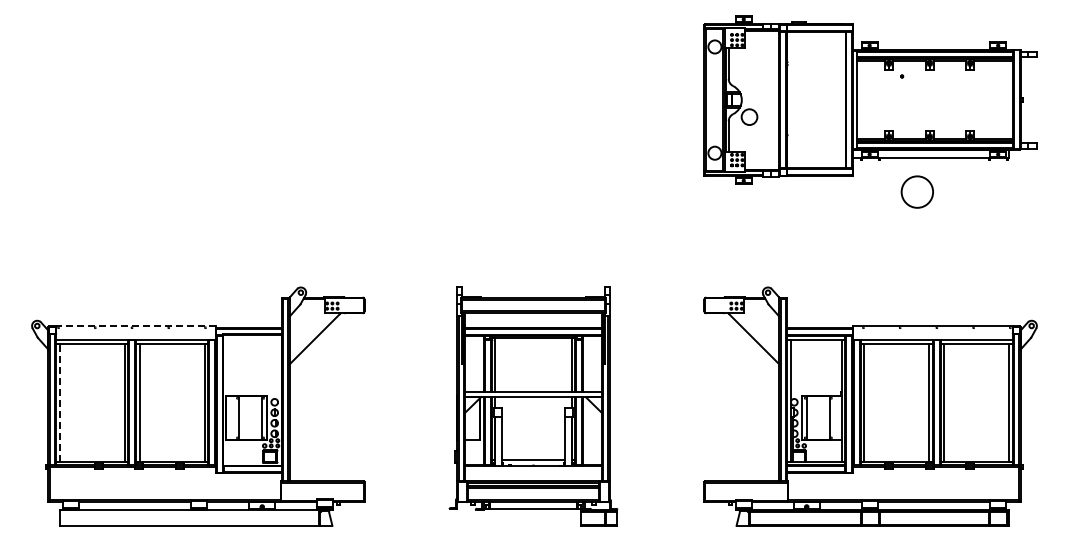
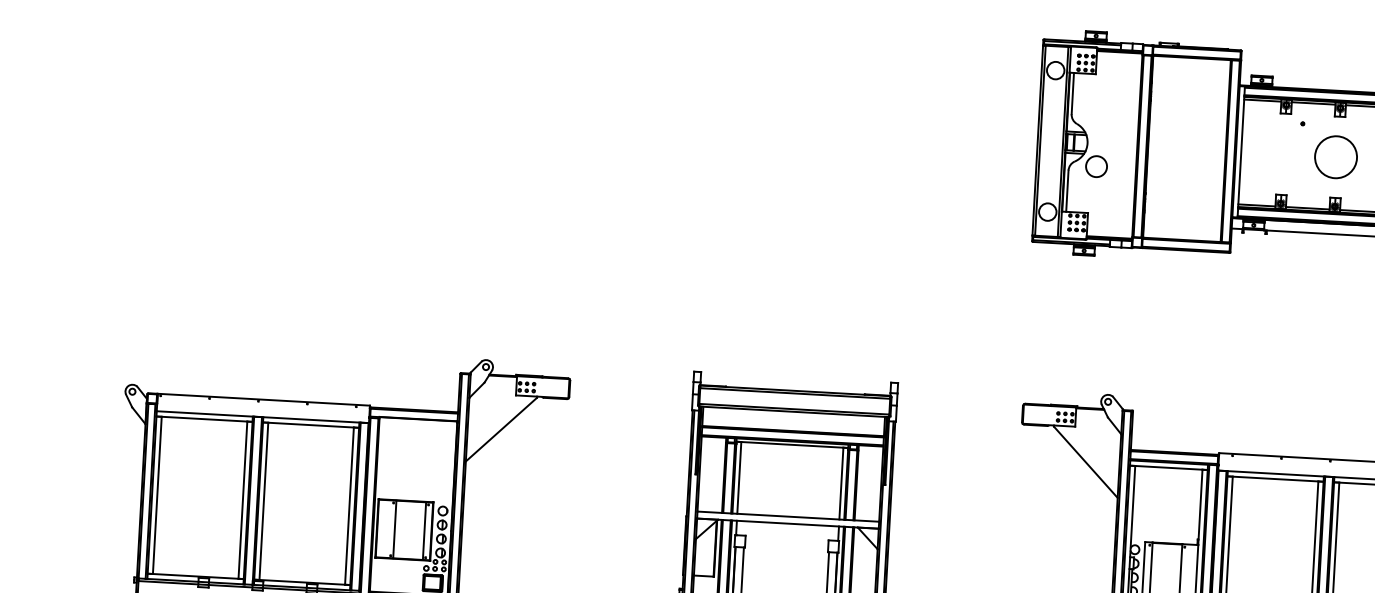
circle: (916, 191) -> (1334, 156), moved
line: (136, 326) -> (264, 399), dashed -> solid
line: (60, 402) -> (157, 495), dashed -> solid

